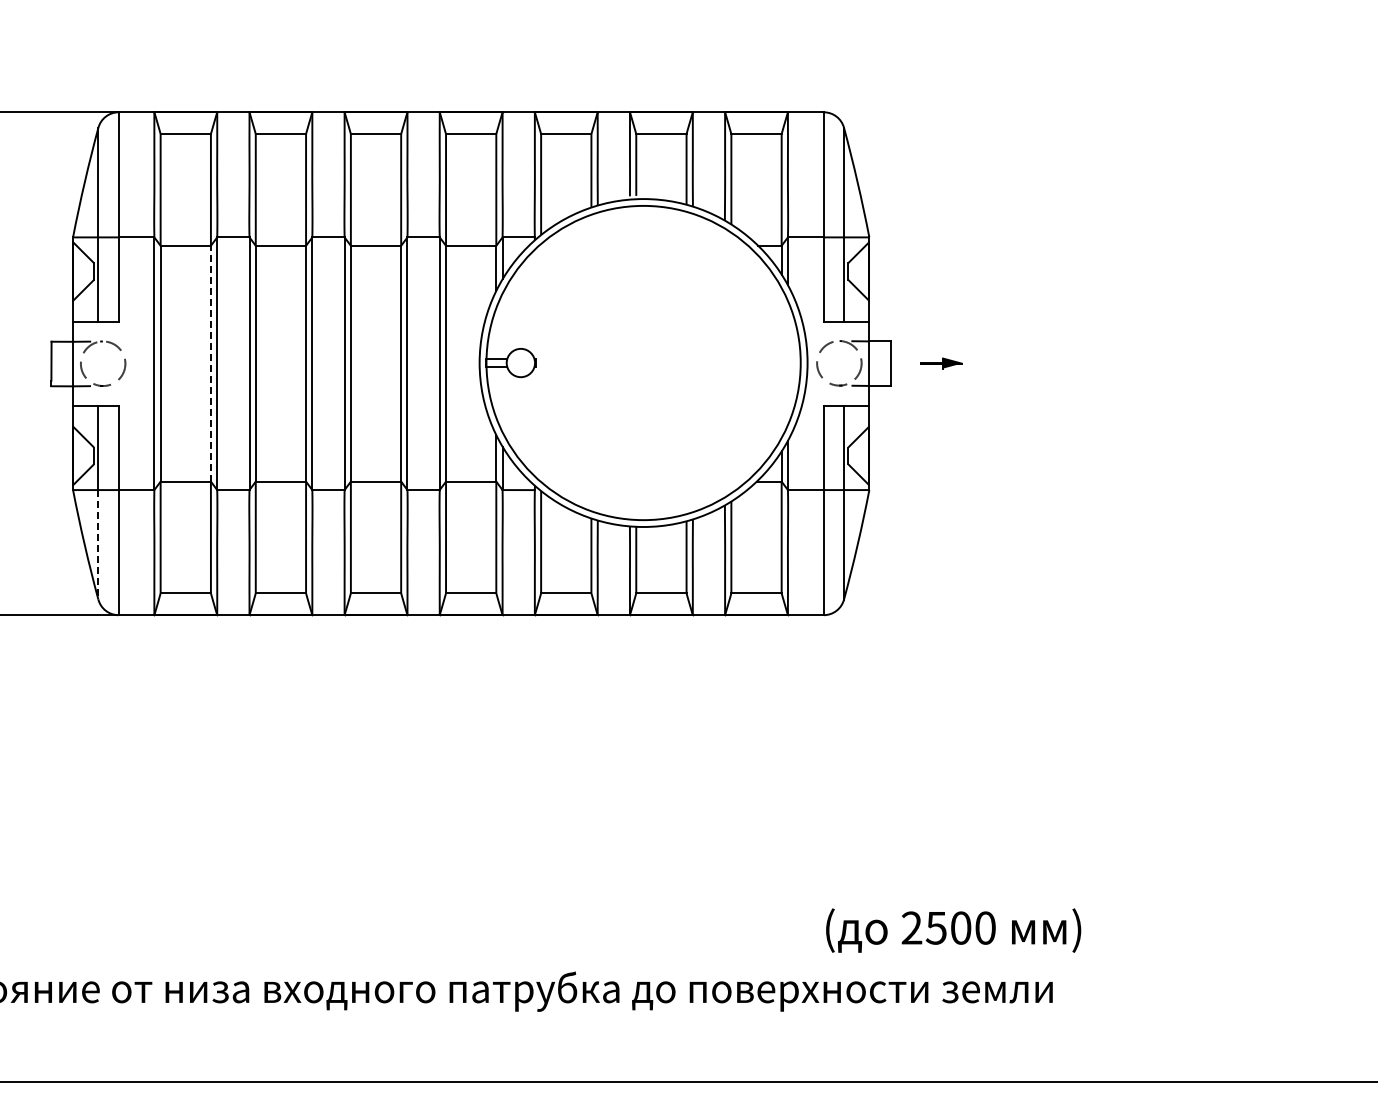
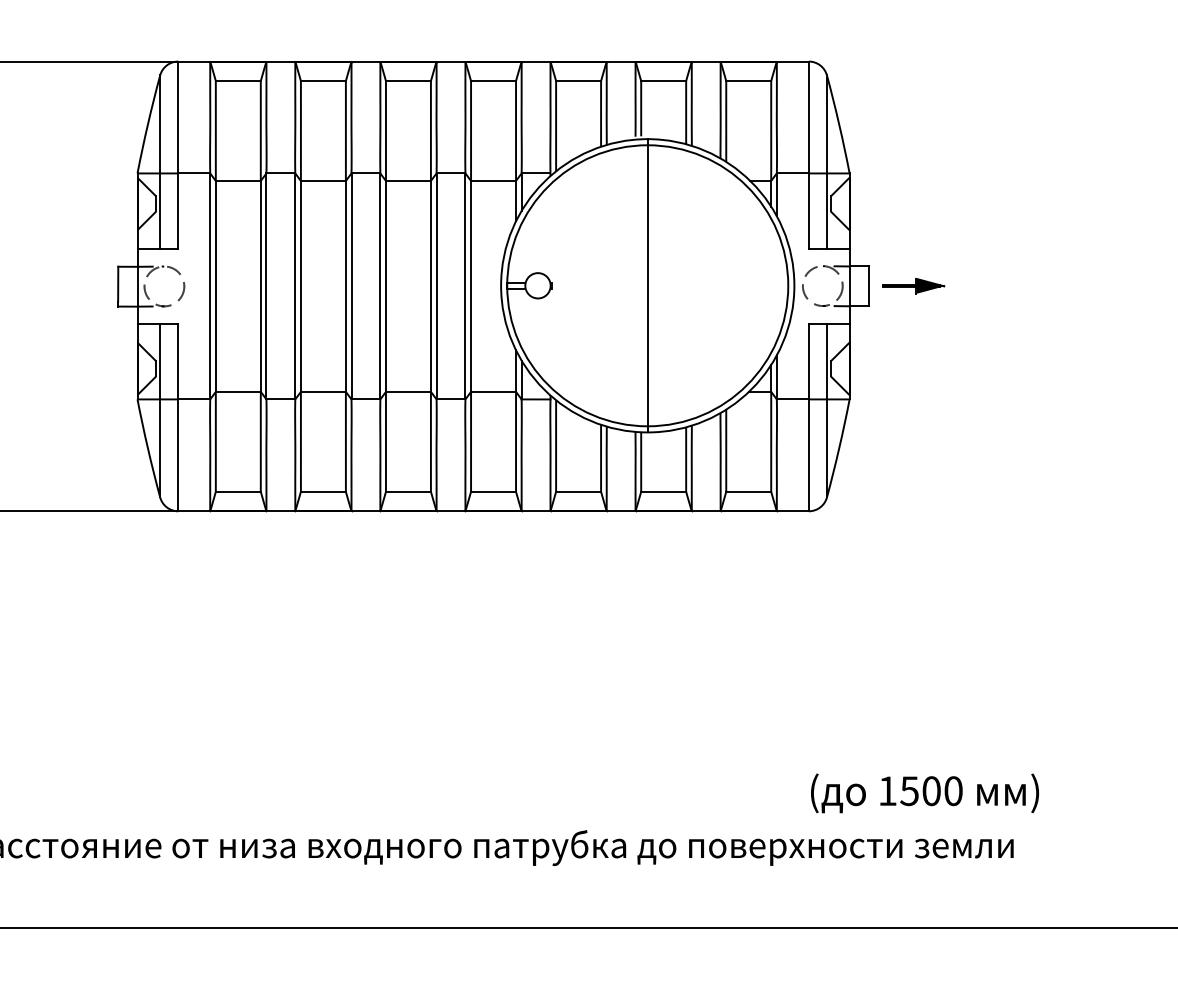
line: (210, 363) -> (260, 286), dashed -> solid
line: (643, 363) -> (647, 286), added
part: (941, 363) -> (914, 286), size x1.67
line: (98, 544) -> (160, 448), dashed -> solid
text: (911, 927) -> (887, 790), 2500 -> 1500

